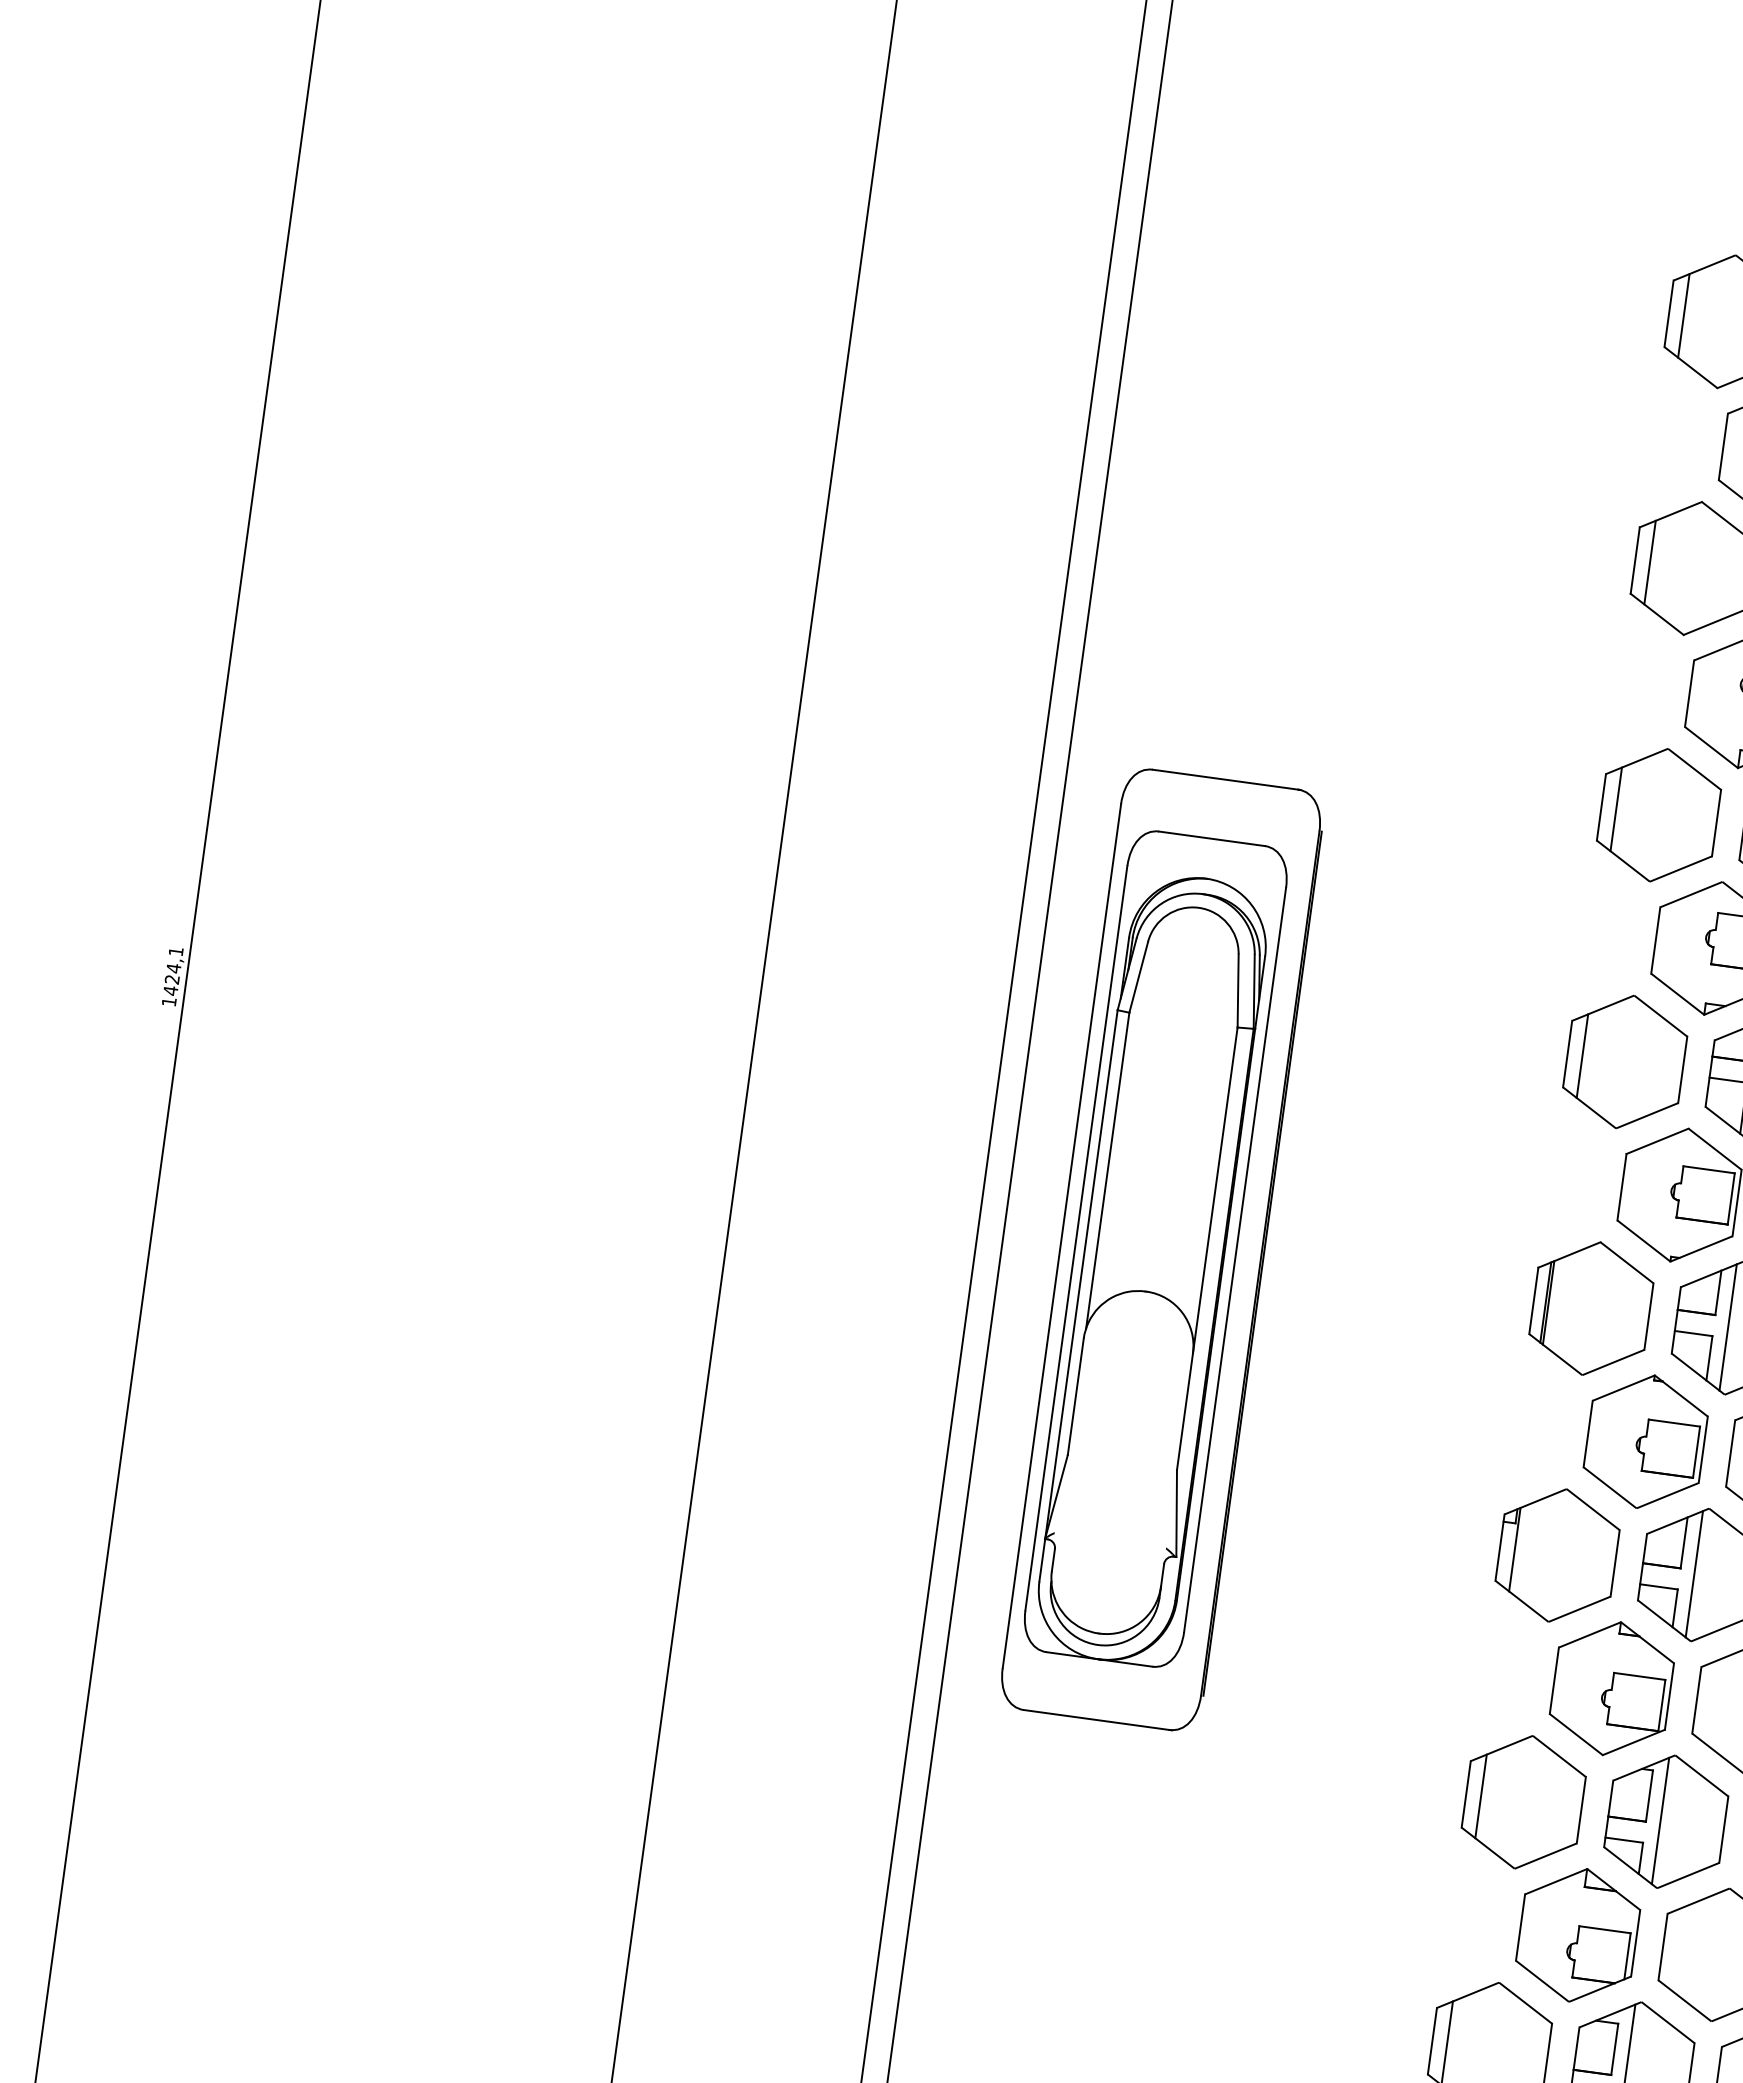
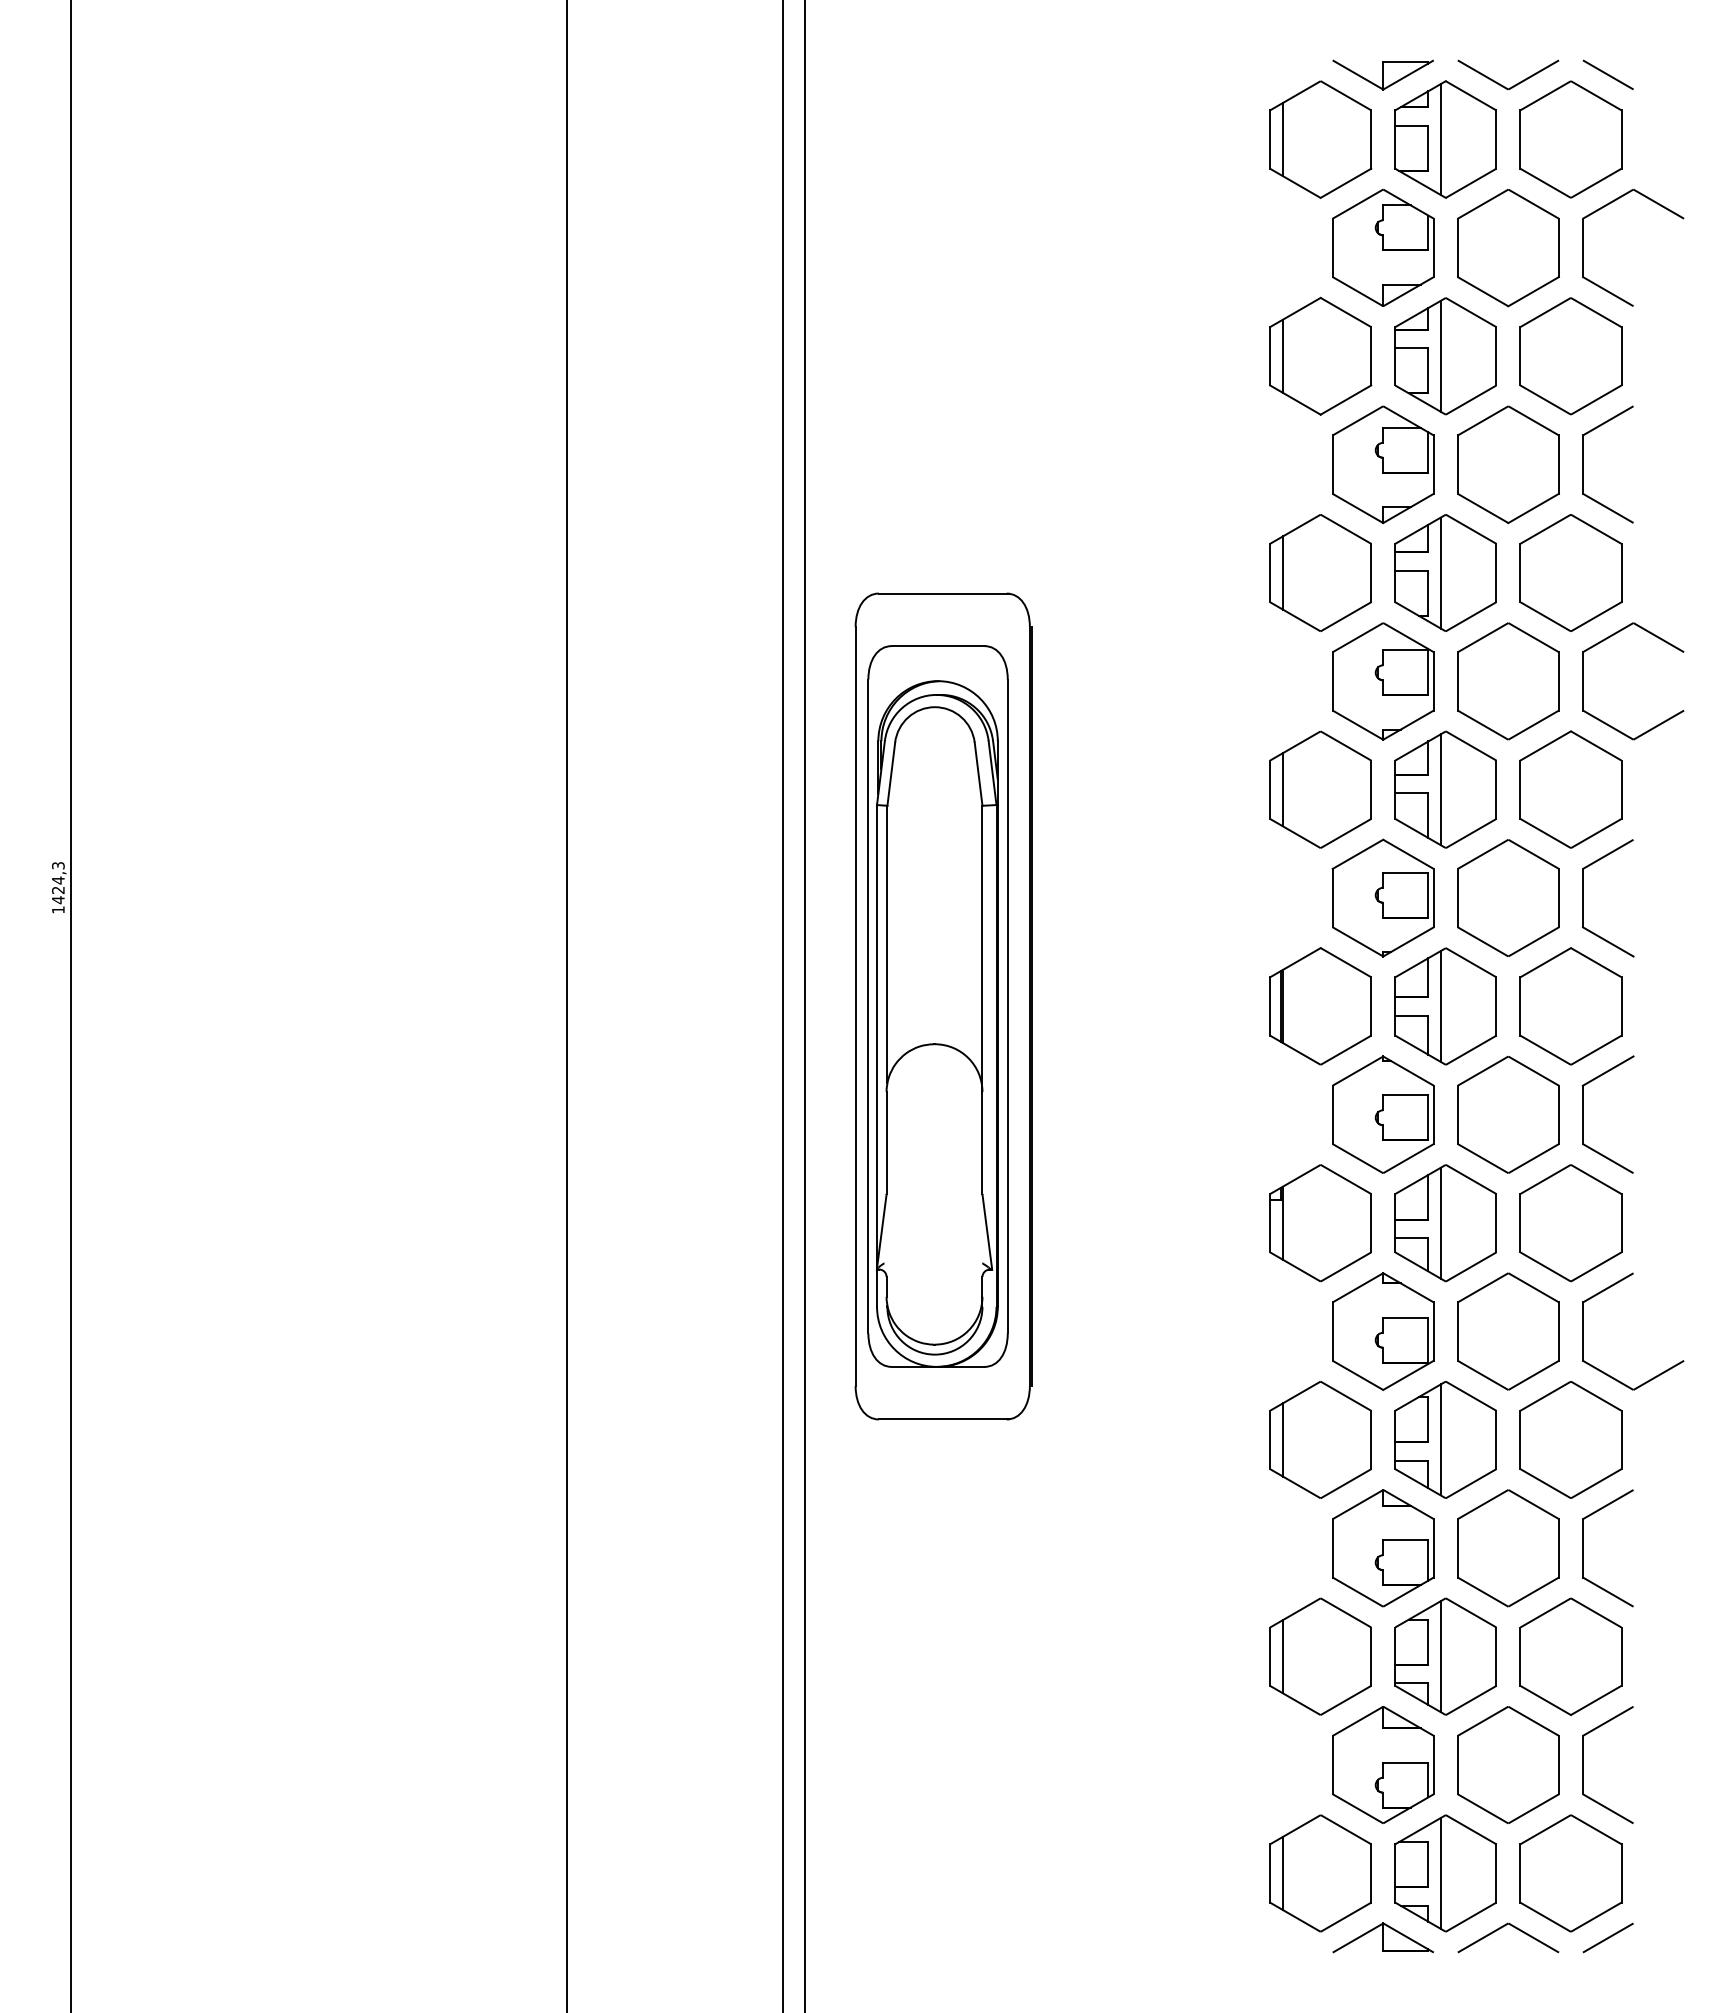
text: (176, 951) -> (58, 865), 1424,1 -> 1424,3

